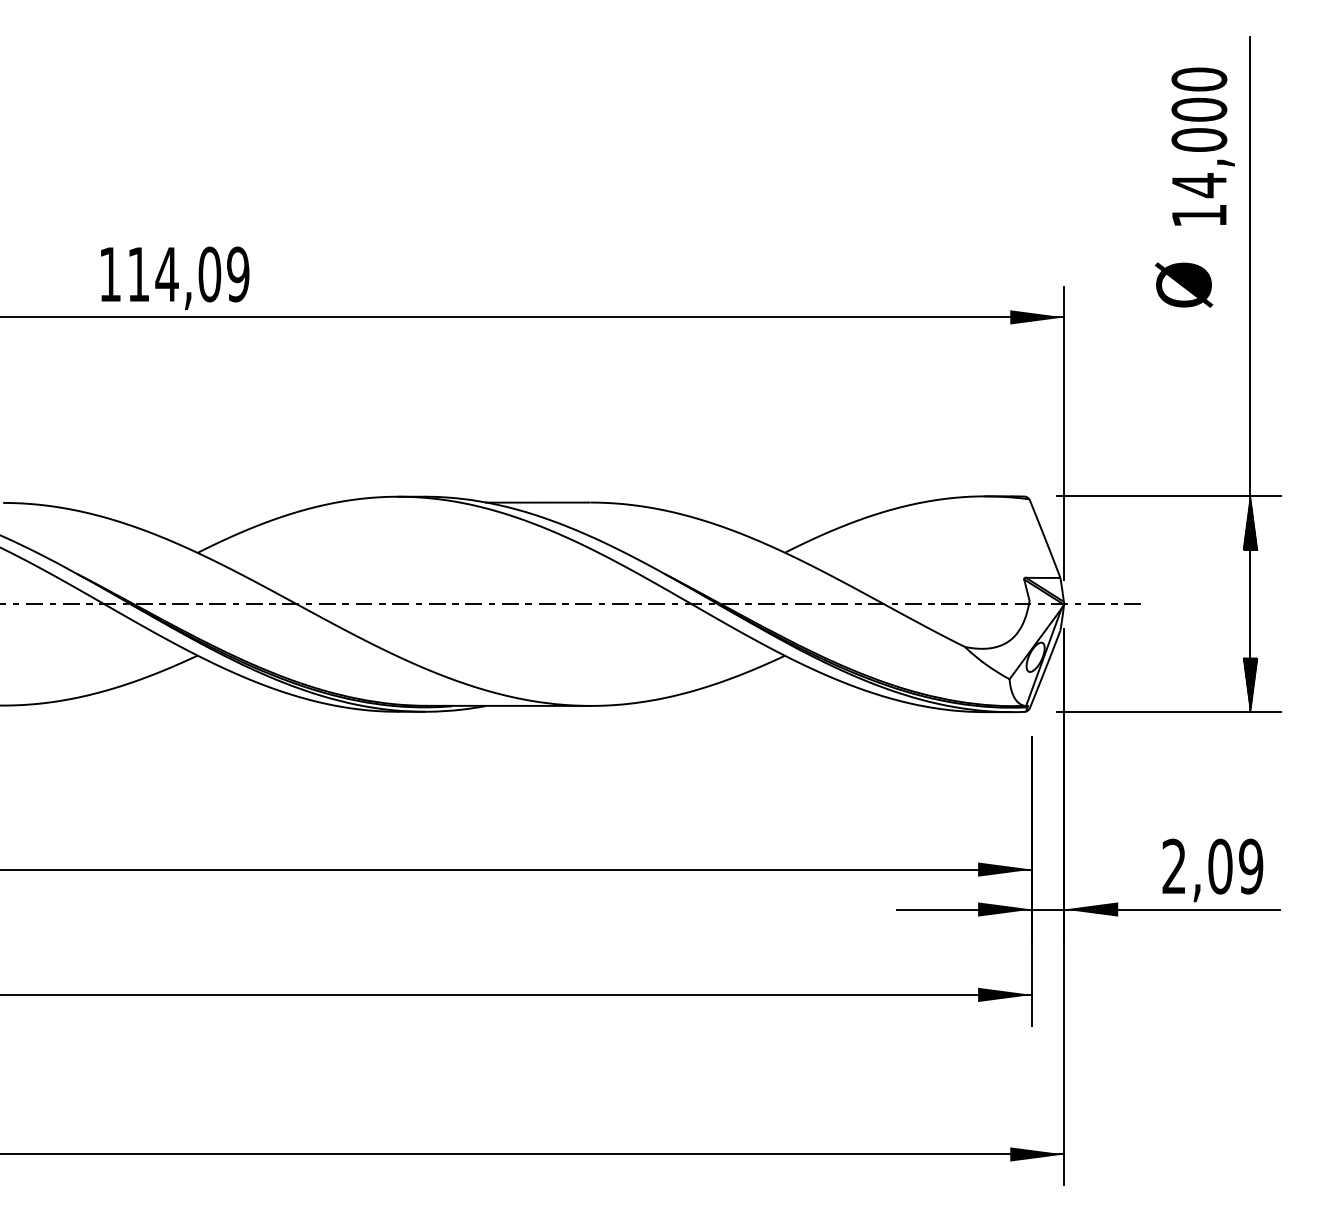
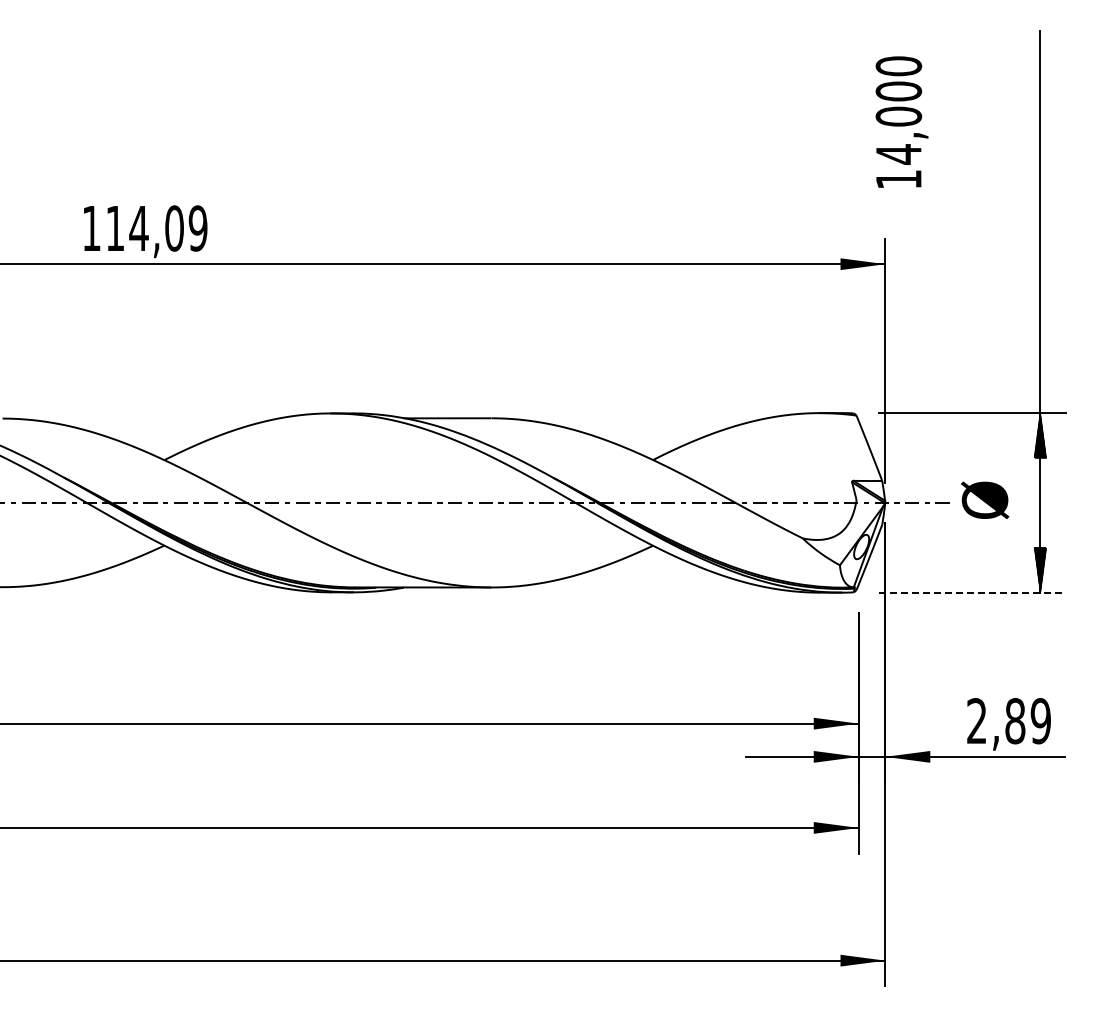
text: (1202, 145) -> (901, 121), moved
text: (1184, 284) -> (985, 499), moved
line: (1168, 711) -> (972, 592), solid -> dashed
text: (1220, 867) -> (1015, 721), 2,09 -> 2,89

